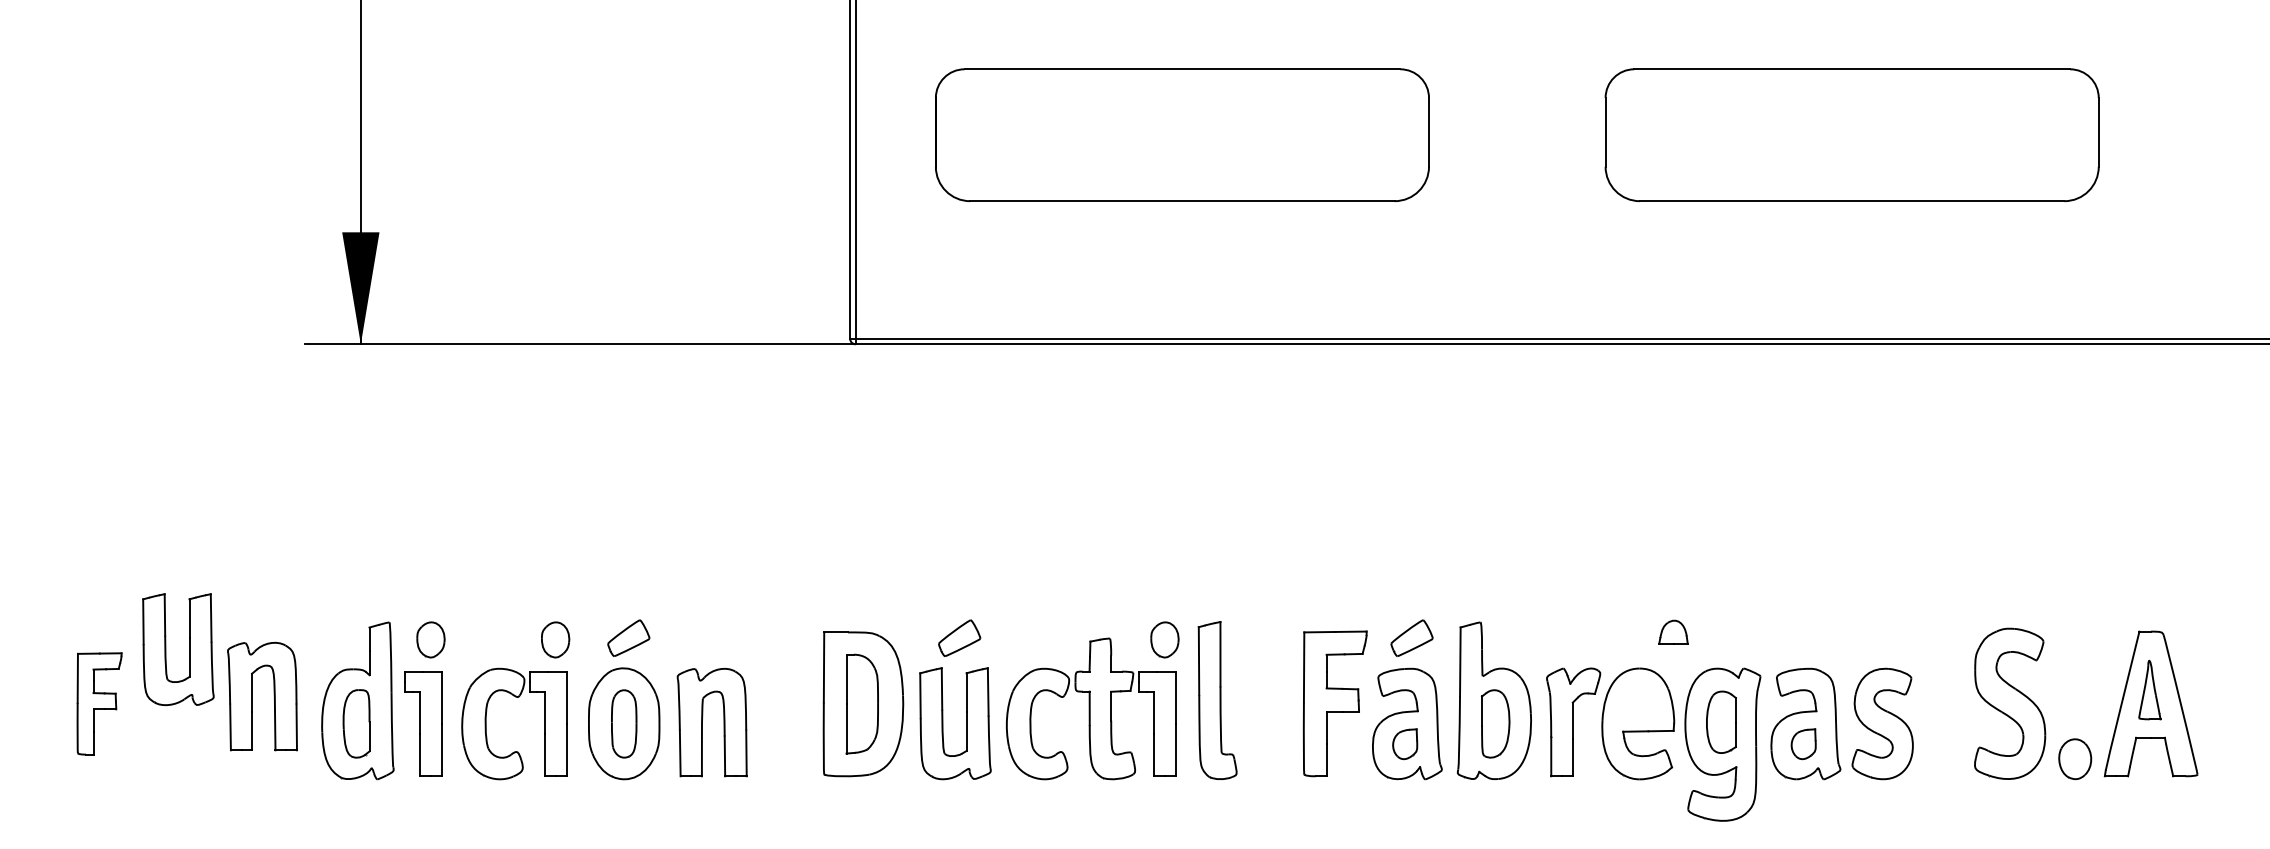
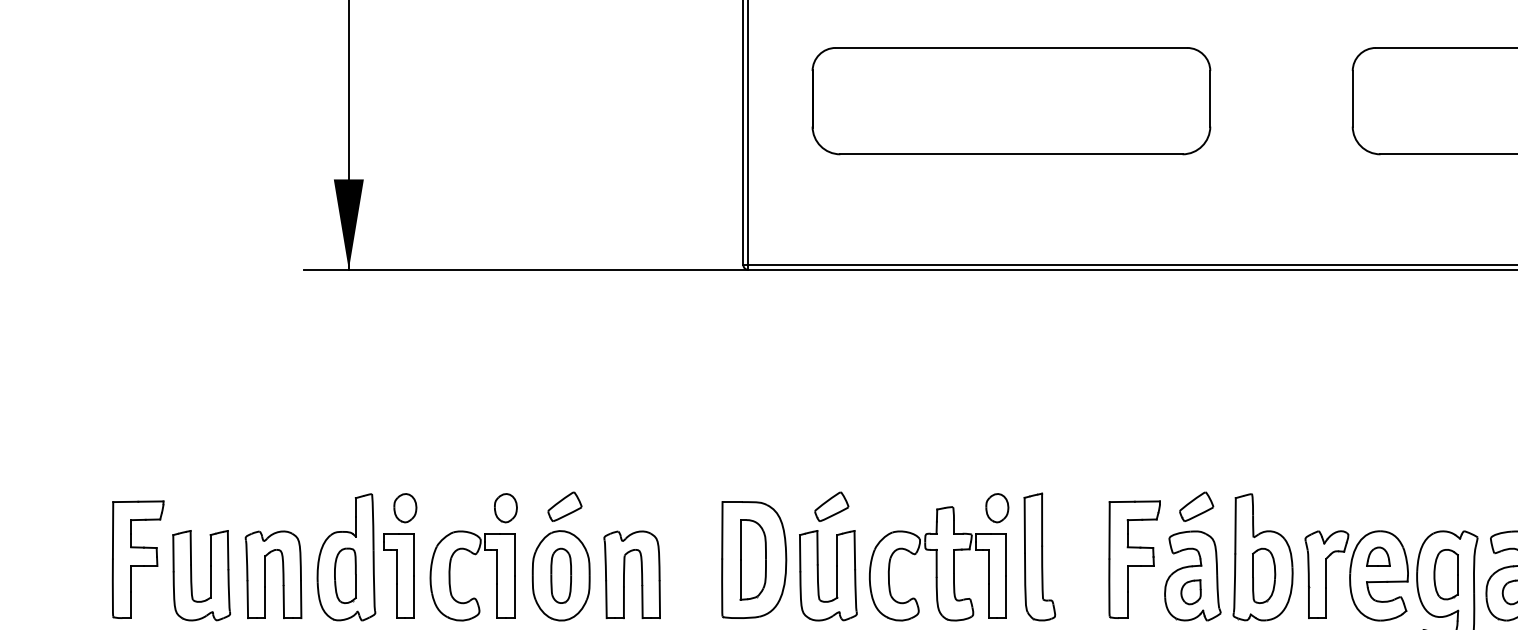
part: (1673, 631) -> (1378, 556), moved
part: (189, 649) -> (210, 575), moved
part: (252, 696) -> (265, 574), moved
part: (99, 703) -> (138, 559), size x1.43

